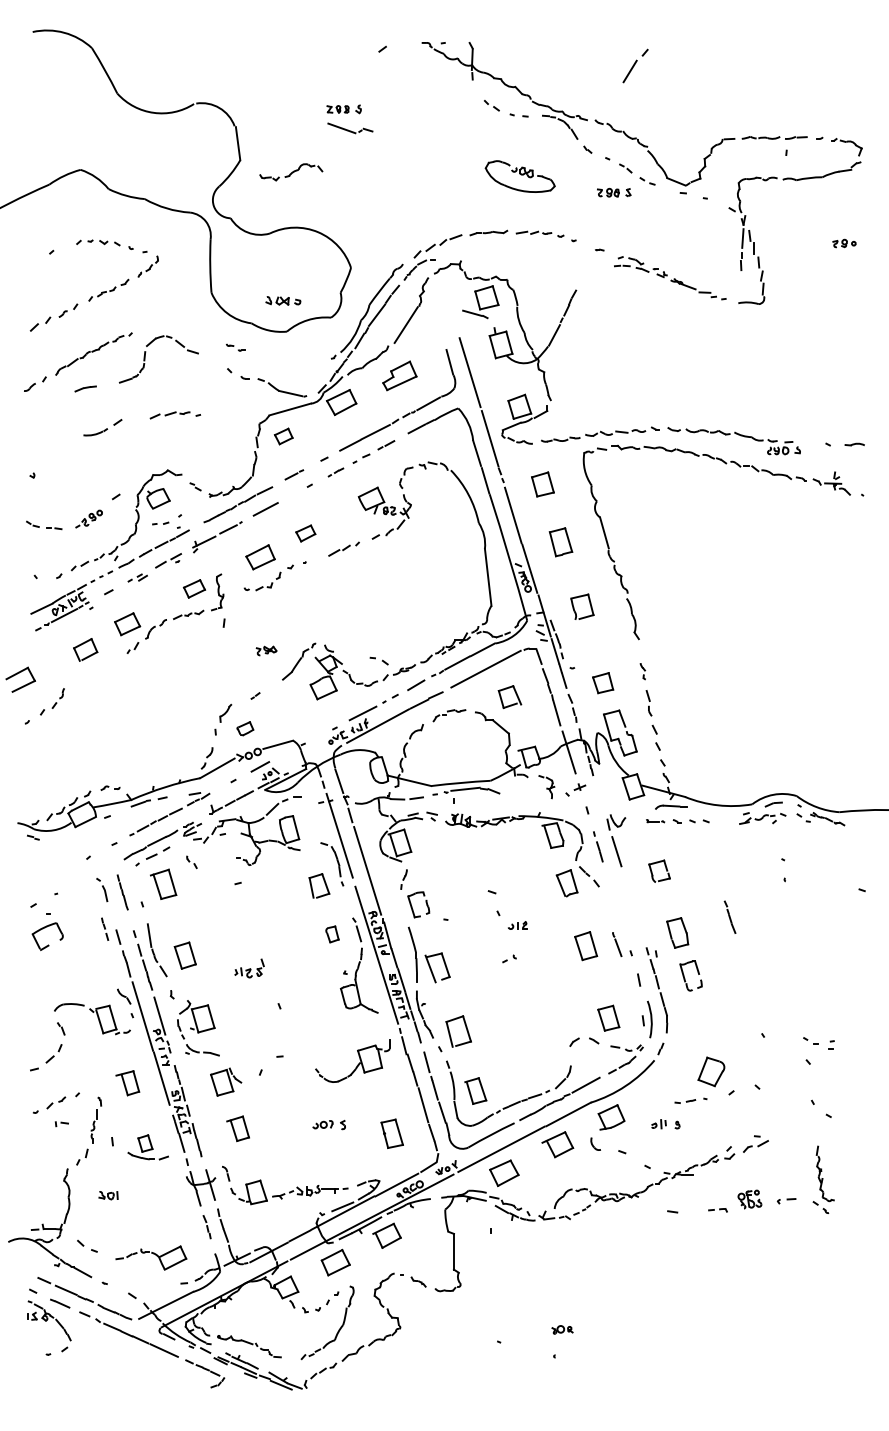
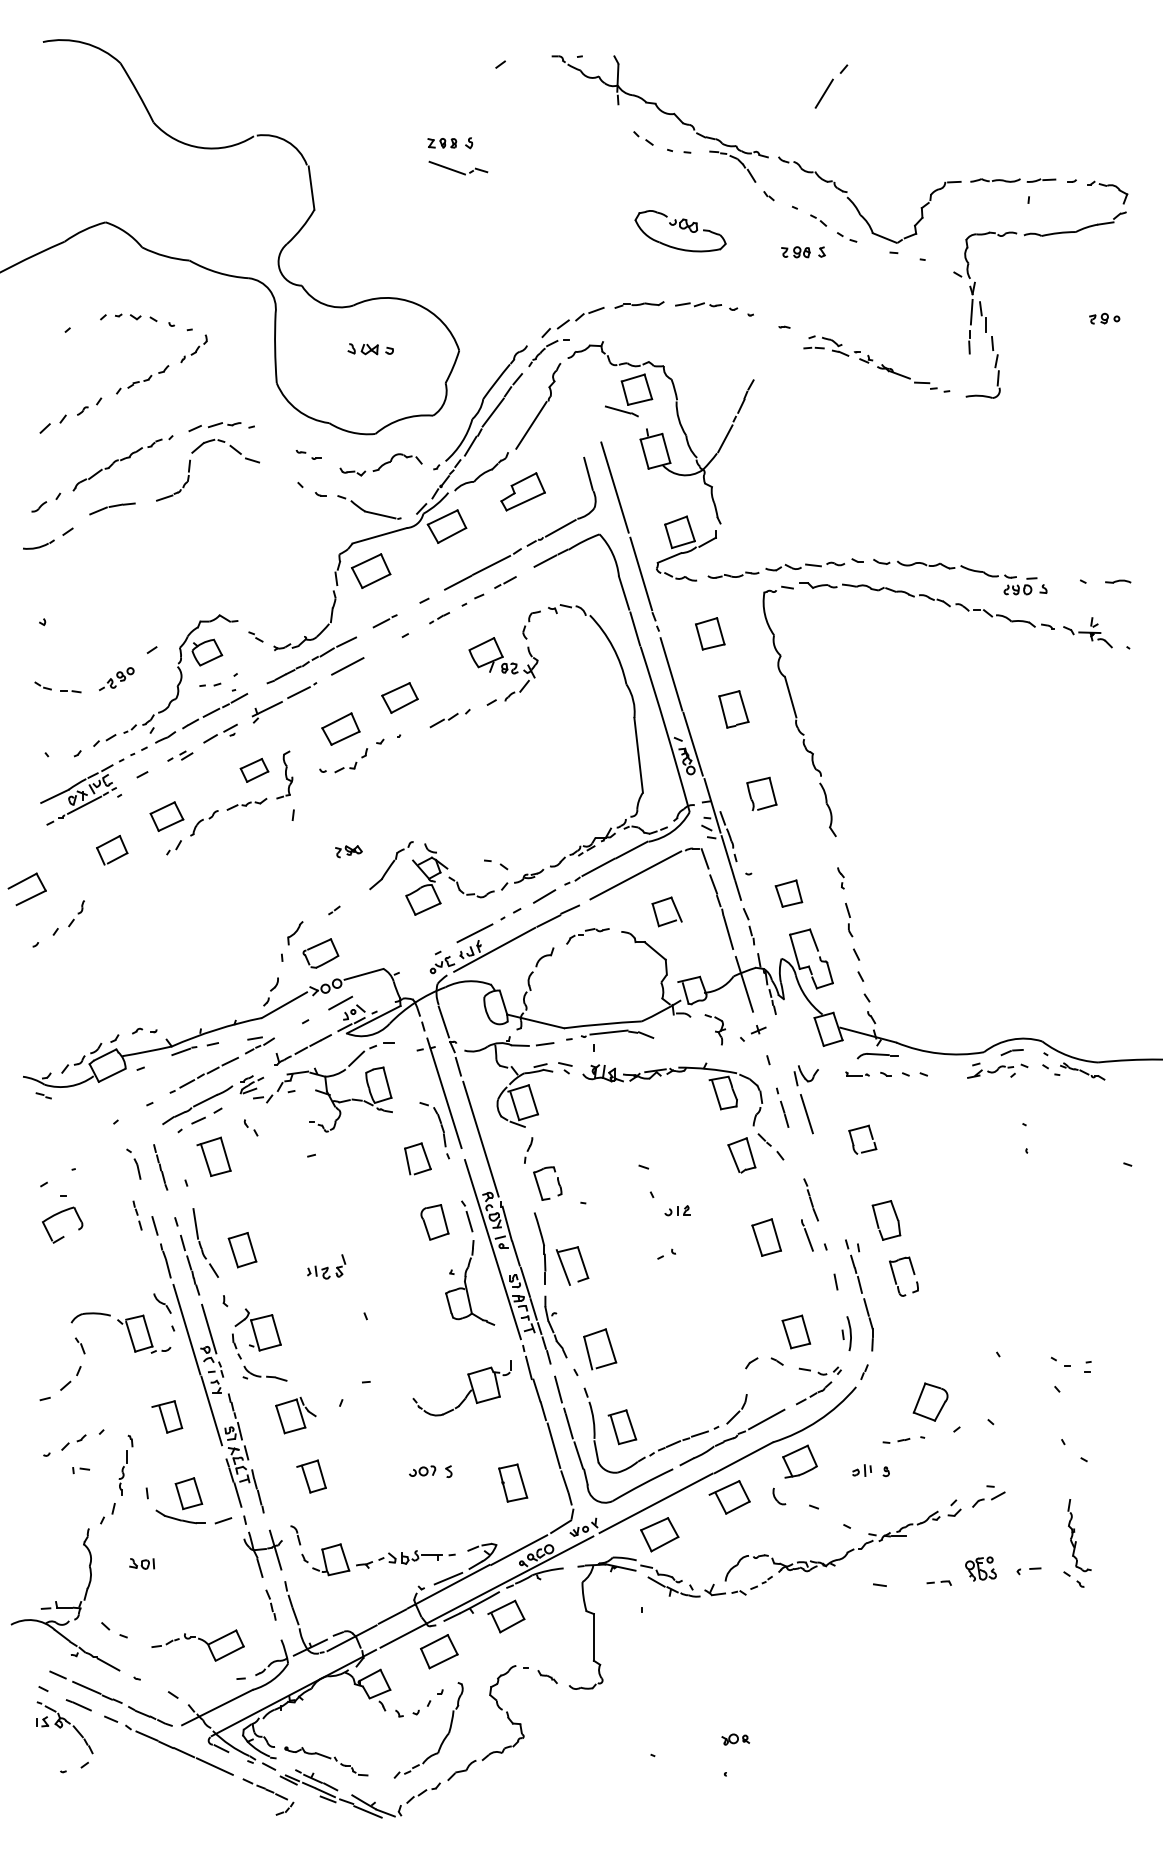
part: (291, 172) -> (381, 465), moved
part: (283, 300) -> (370, 348), moved
part: (85, 388) -> (111, 508), size x1.67
part: (174, 415) -> (220, 427), moved
part: (102, 427) -> (47, 538), moved
part: (283, 436) -> (370, 571), size x1.67
part: (305, 533) -> (399, 697), size x1.43
part: (245, 728) -> (321, 953), size x1.67
part: (729, 916) -> (810, 1198), moved
part: (332, 934) -> (435, 1222), size x1.67
part: (647, 1019) -> (847, 1333), size x0.71
part: (147, 1147) -> (193, 1501), size x1.43

